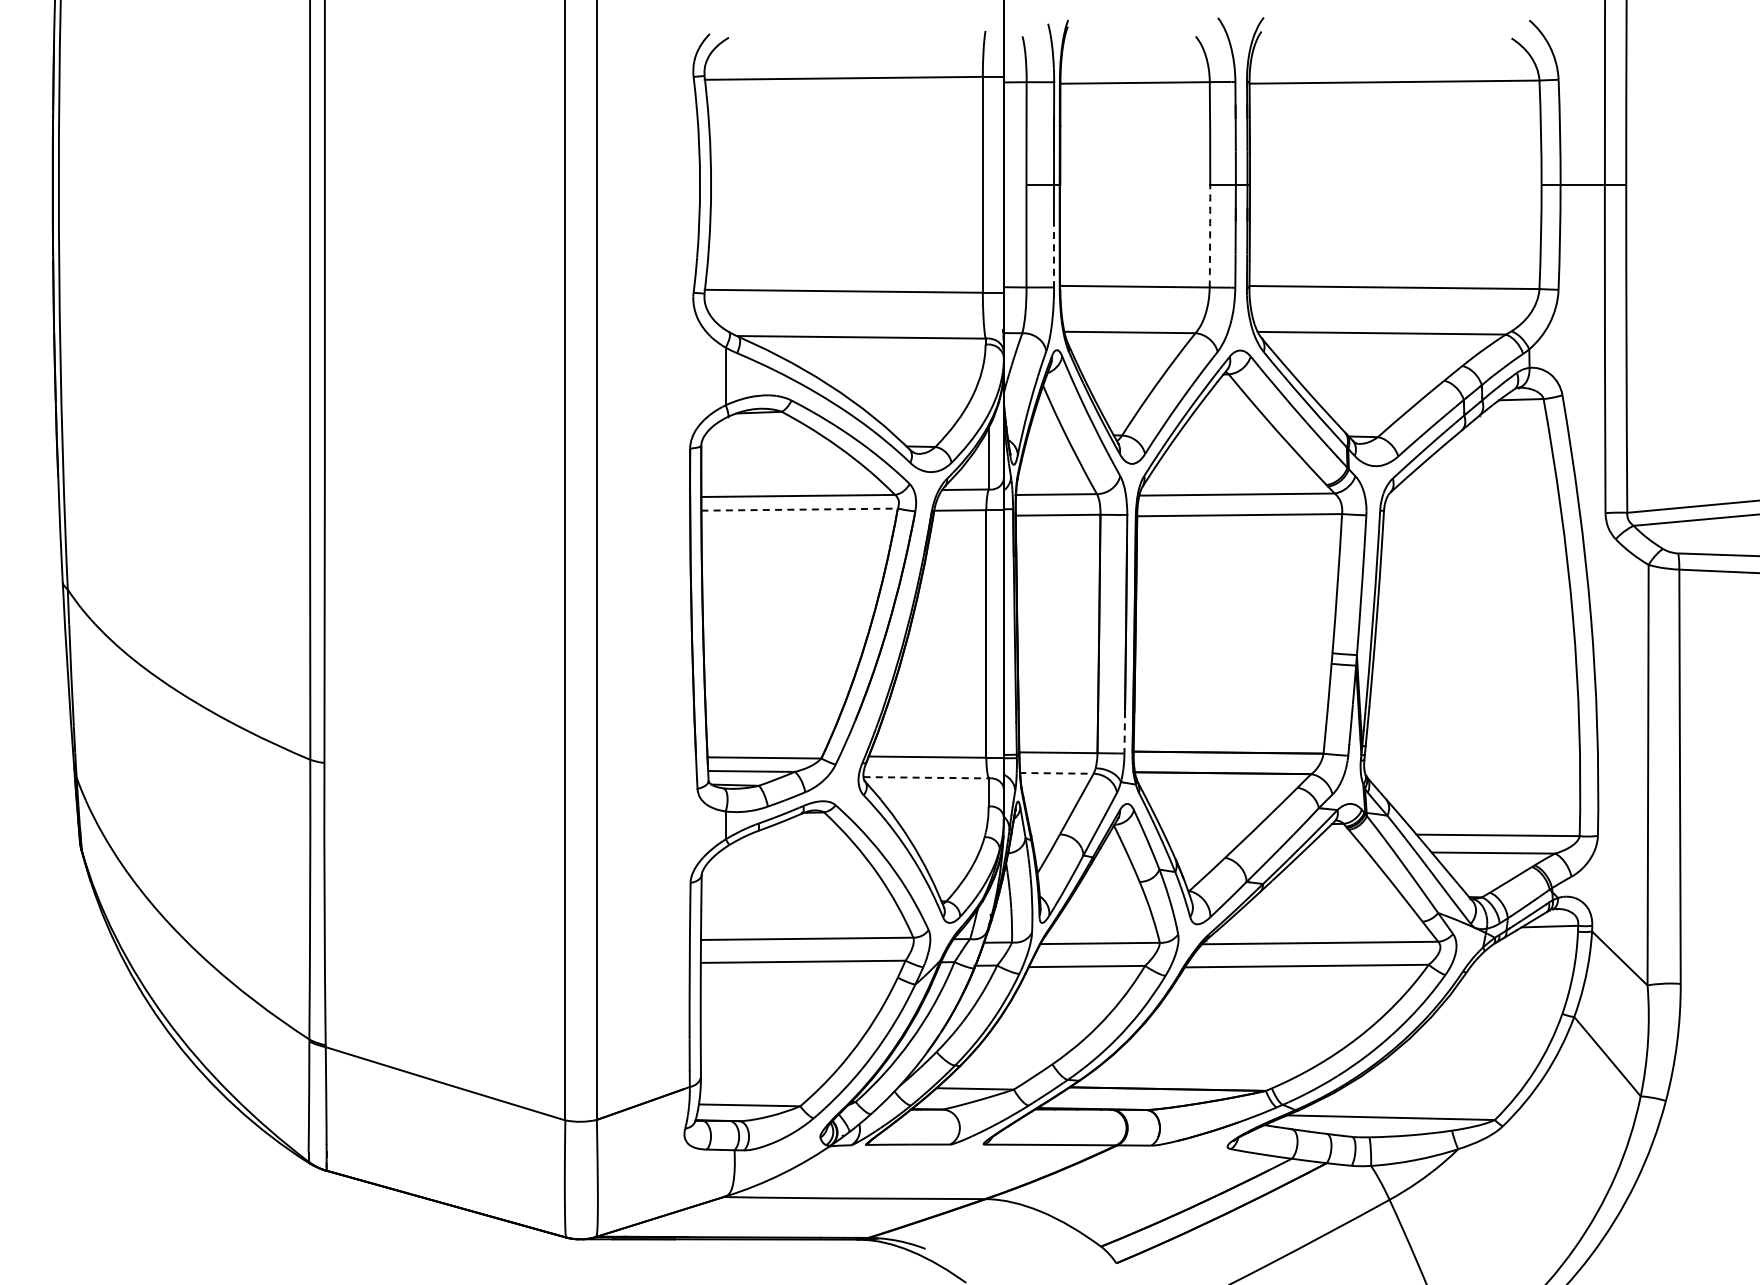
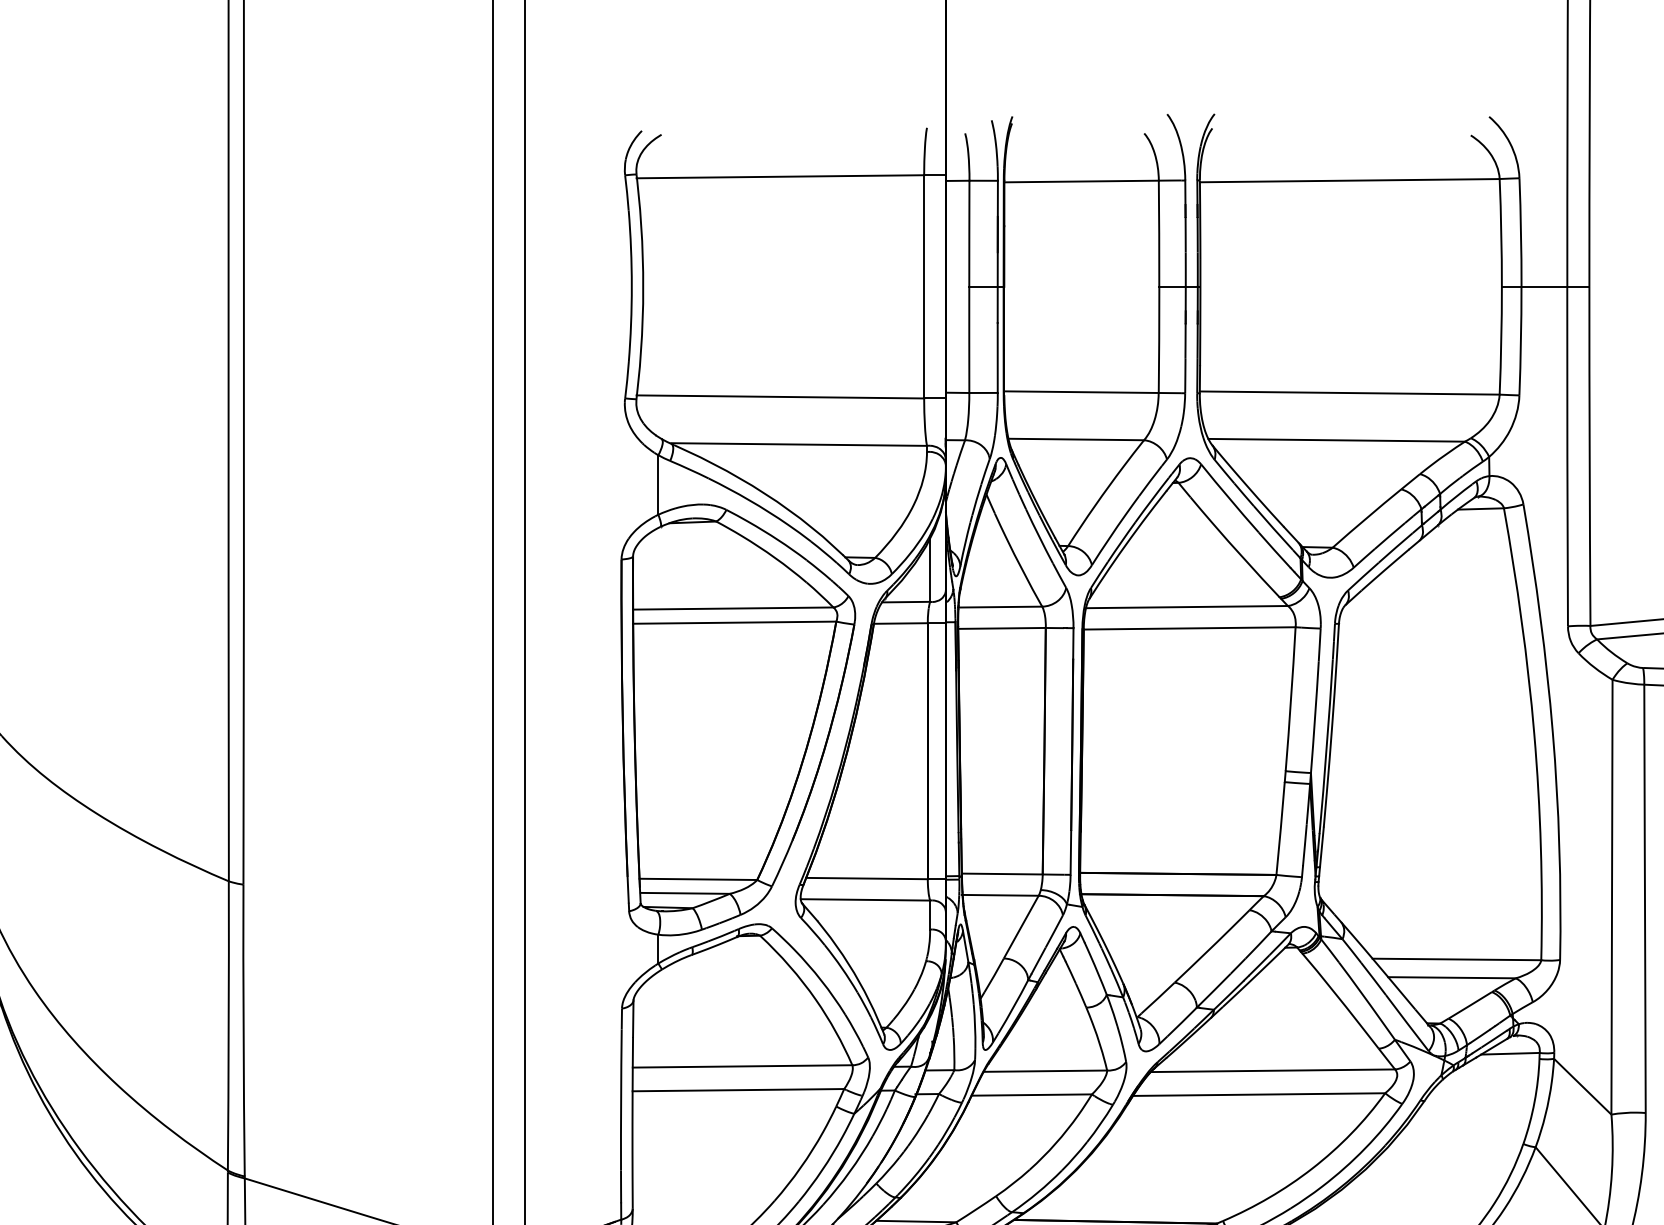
arc: (1210, 236) -> (1159, 340), dashed -> solid
line: (1053, 253) -> (997, 357), dashed -> solid
line: (800, 509) -> (735, 622), dashed -> solid
line: (1124, 732) -> (1070, 853), dashed -> solid
line: (1056, 773) -> (1000, 895), dashed -> solid
line: (926, 777) -> (865, 899), dashed -> solid

